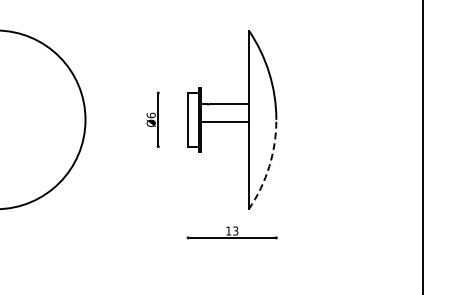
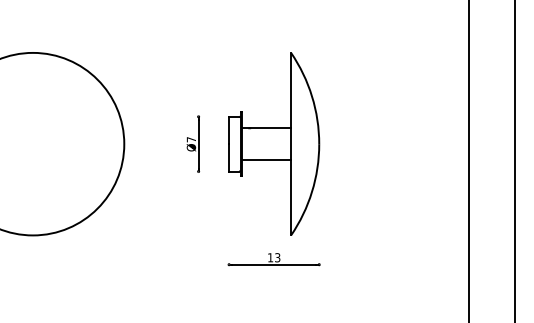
text: (151, 115) -> (191, 139), Ø6 -> Ø7
line: (224, 122) -> (266, 160), moved
arc: (269, 166) -> (312, 191), dashed -> solid

